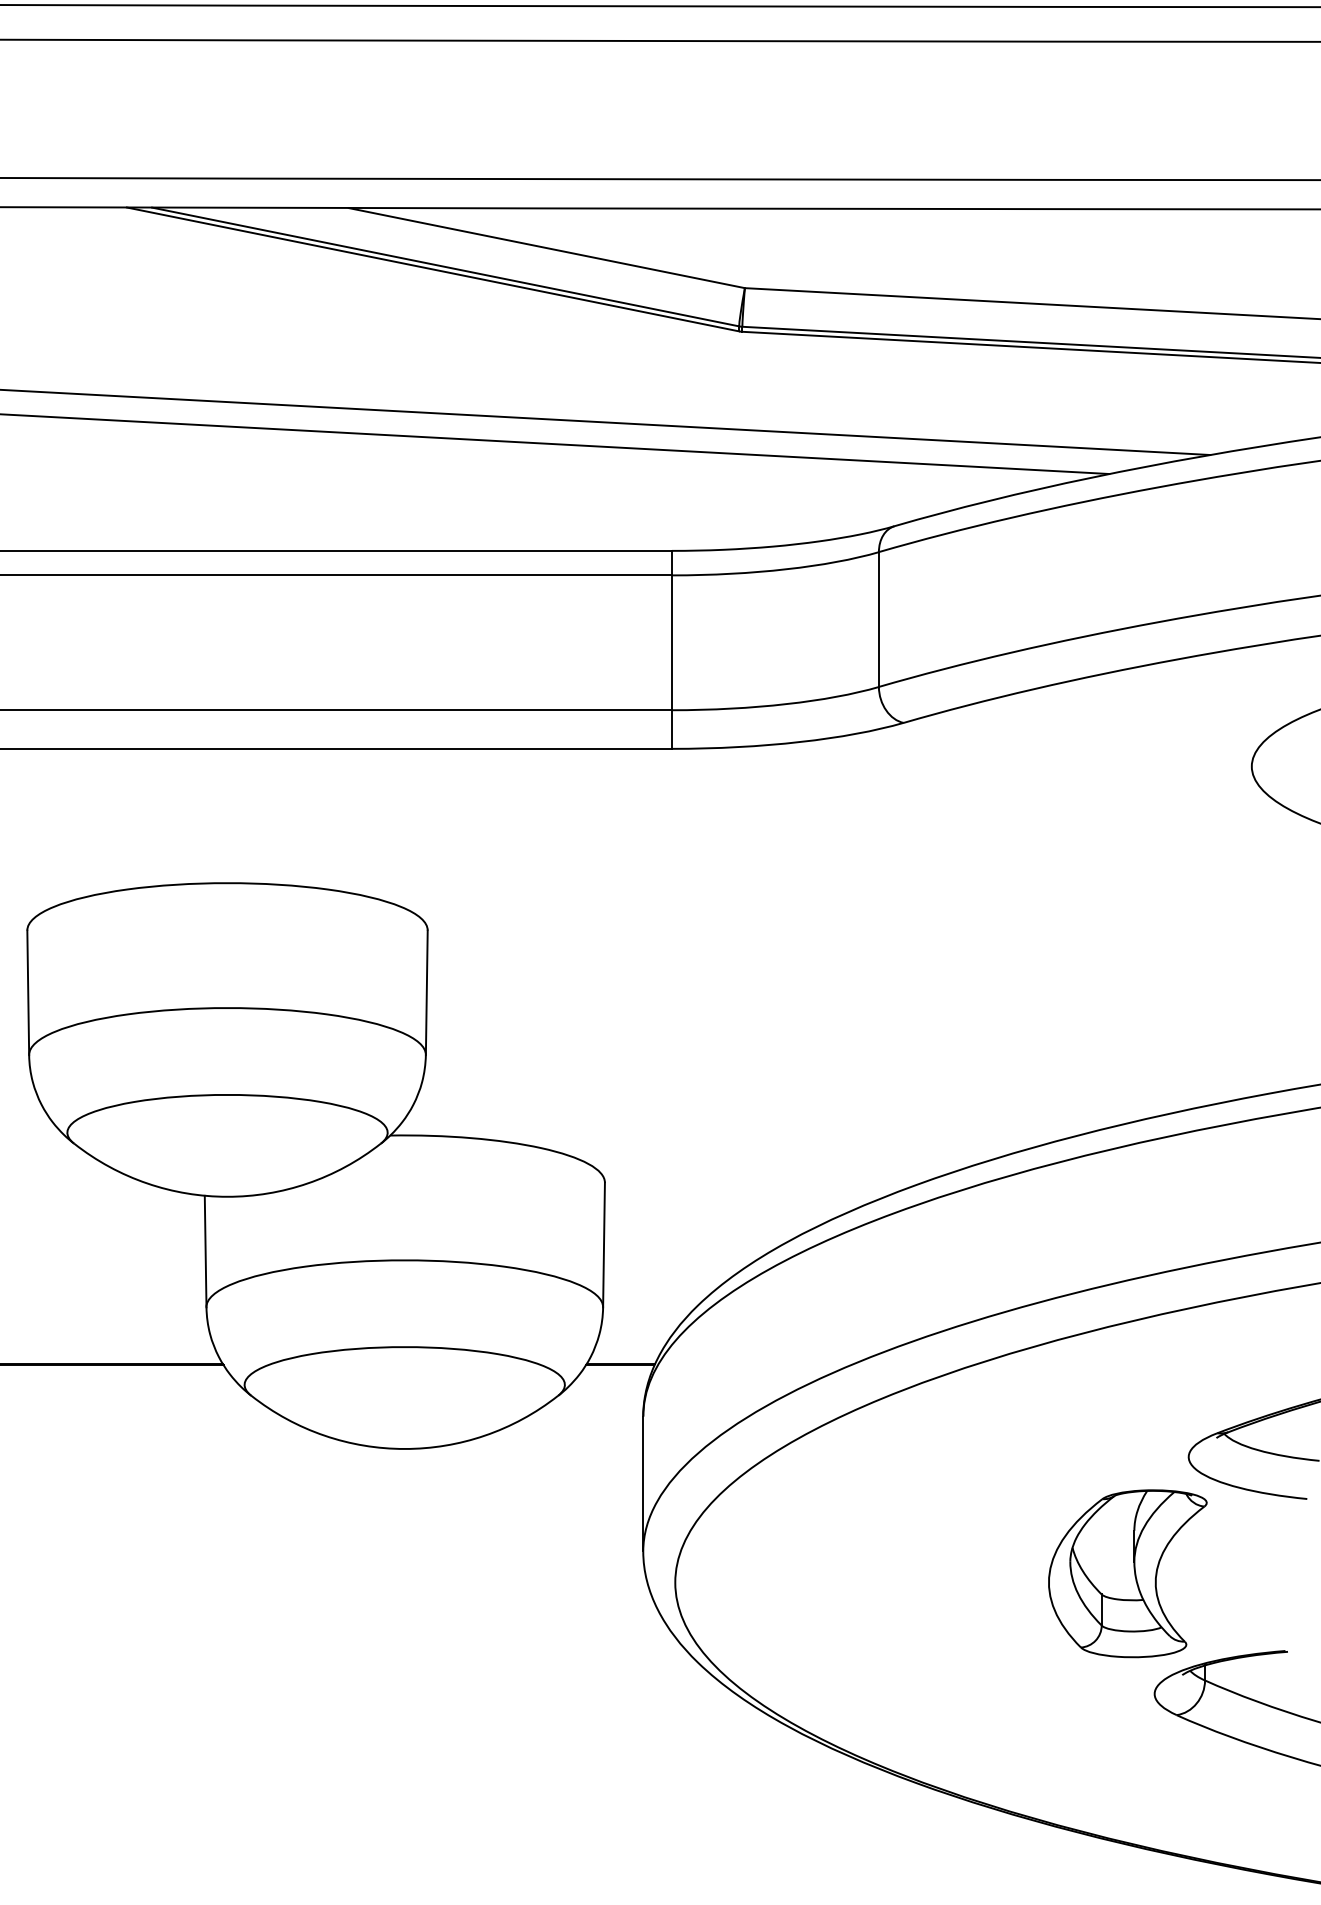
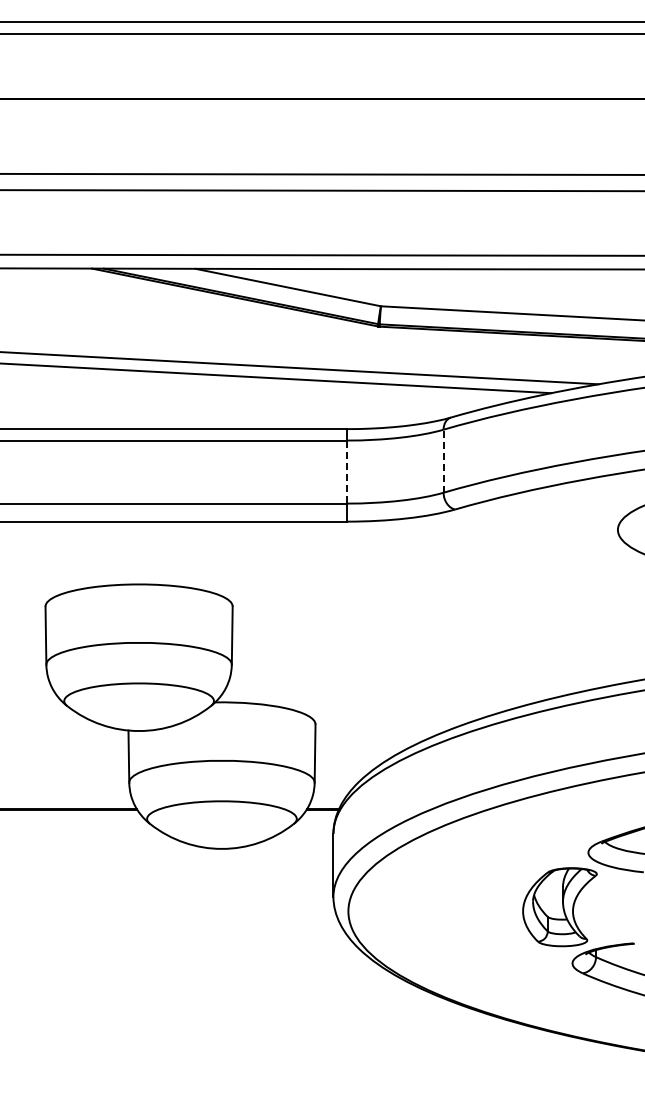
line: (878, 620) -> (443, 461), solid -> dashed
line: (671, 643) -> (346, 472), solid -> dashed

